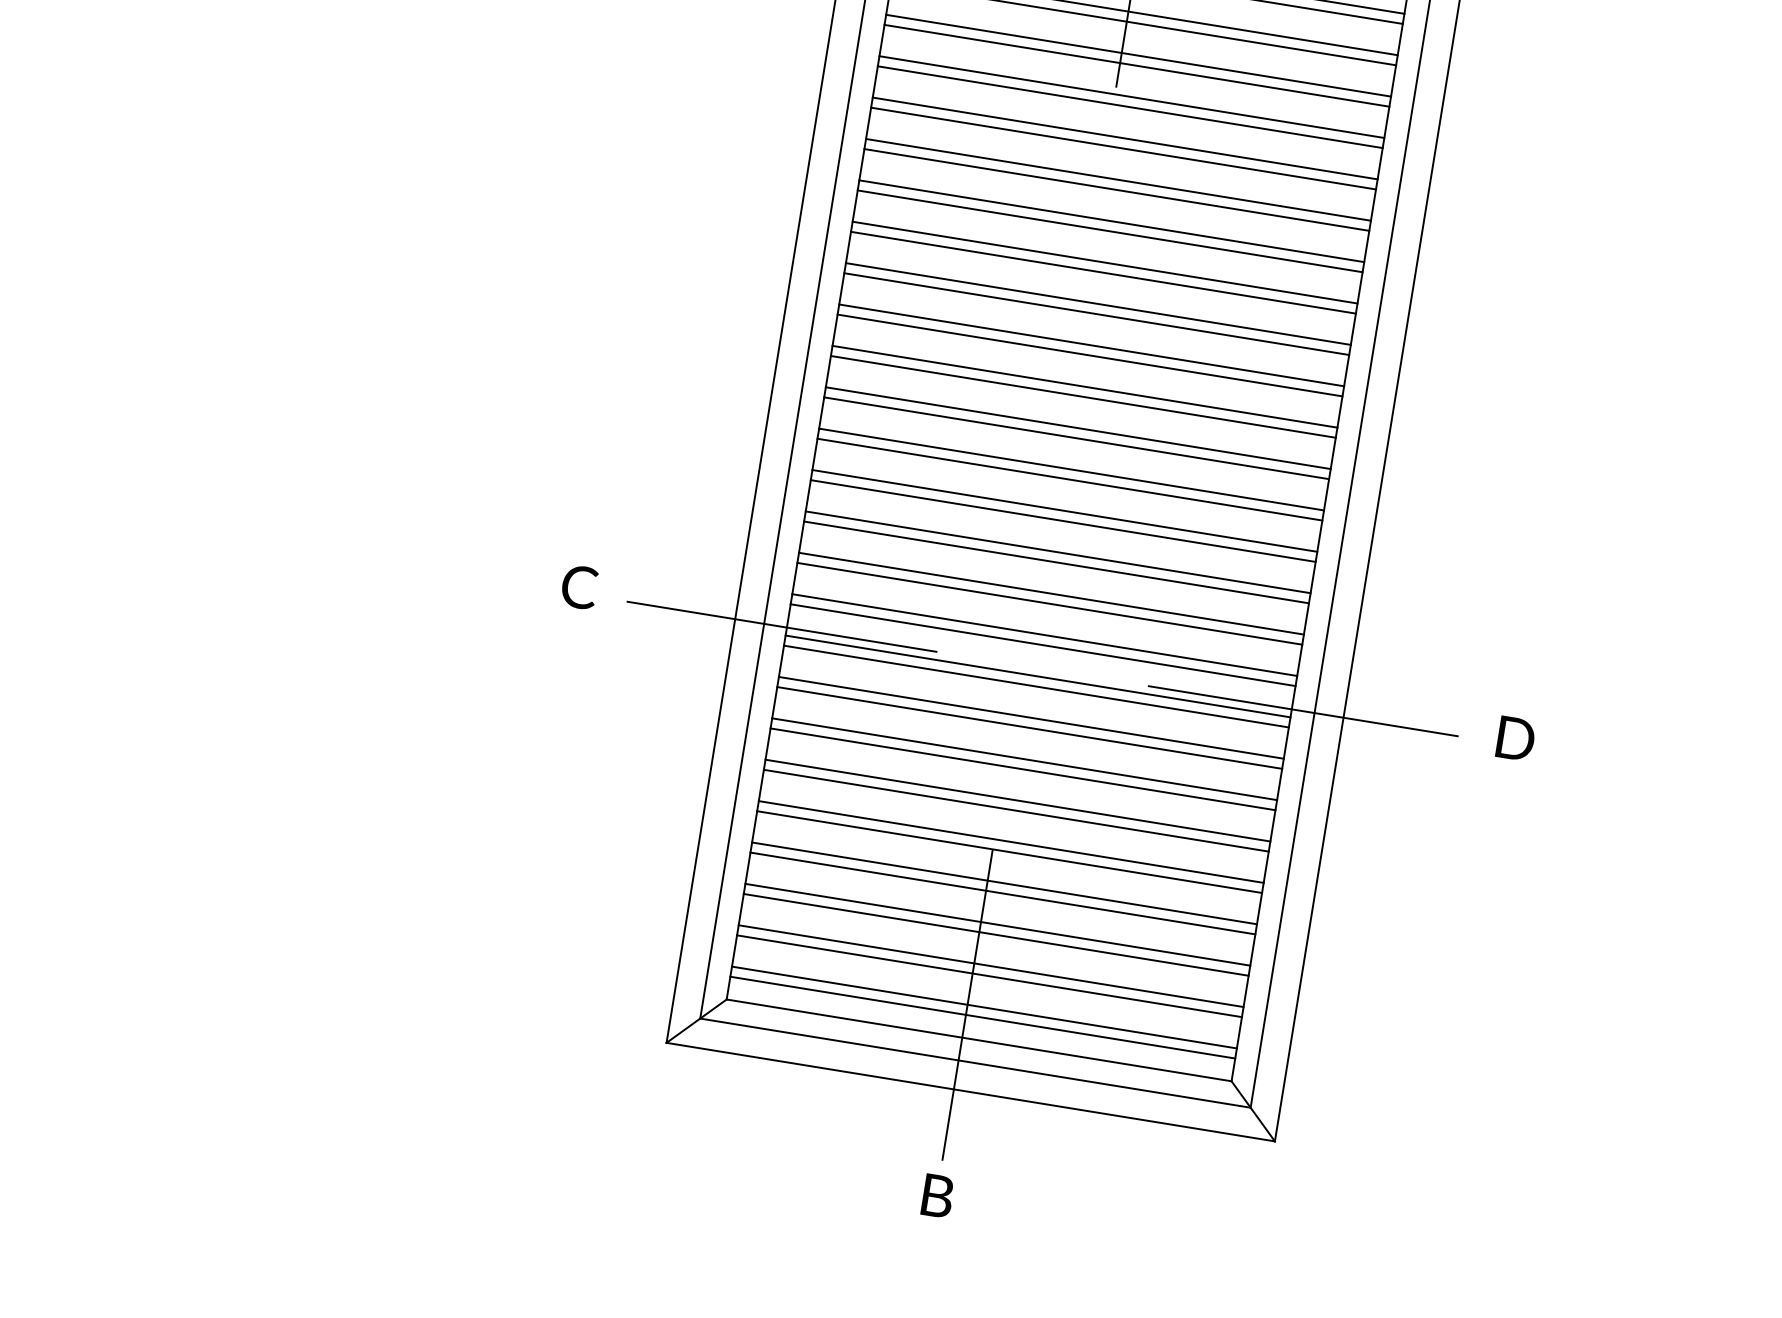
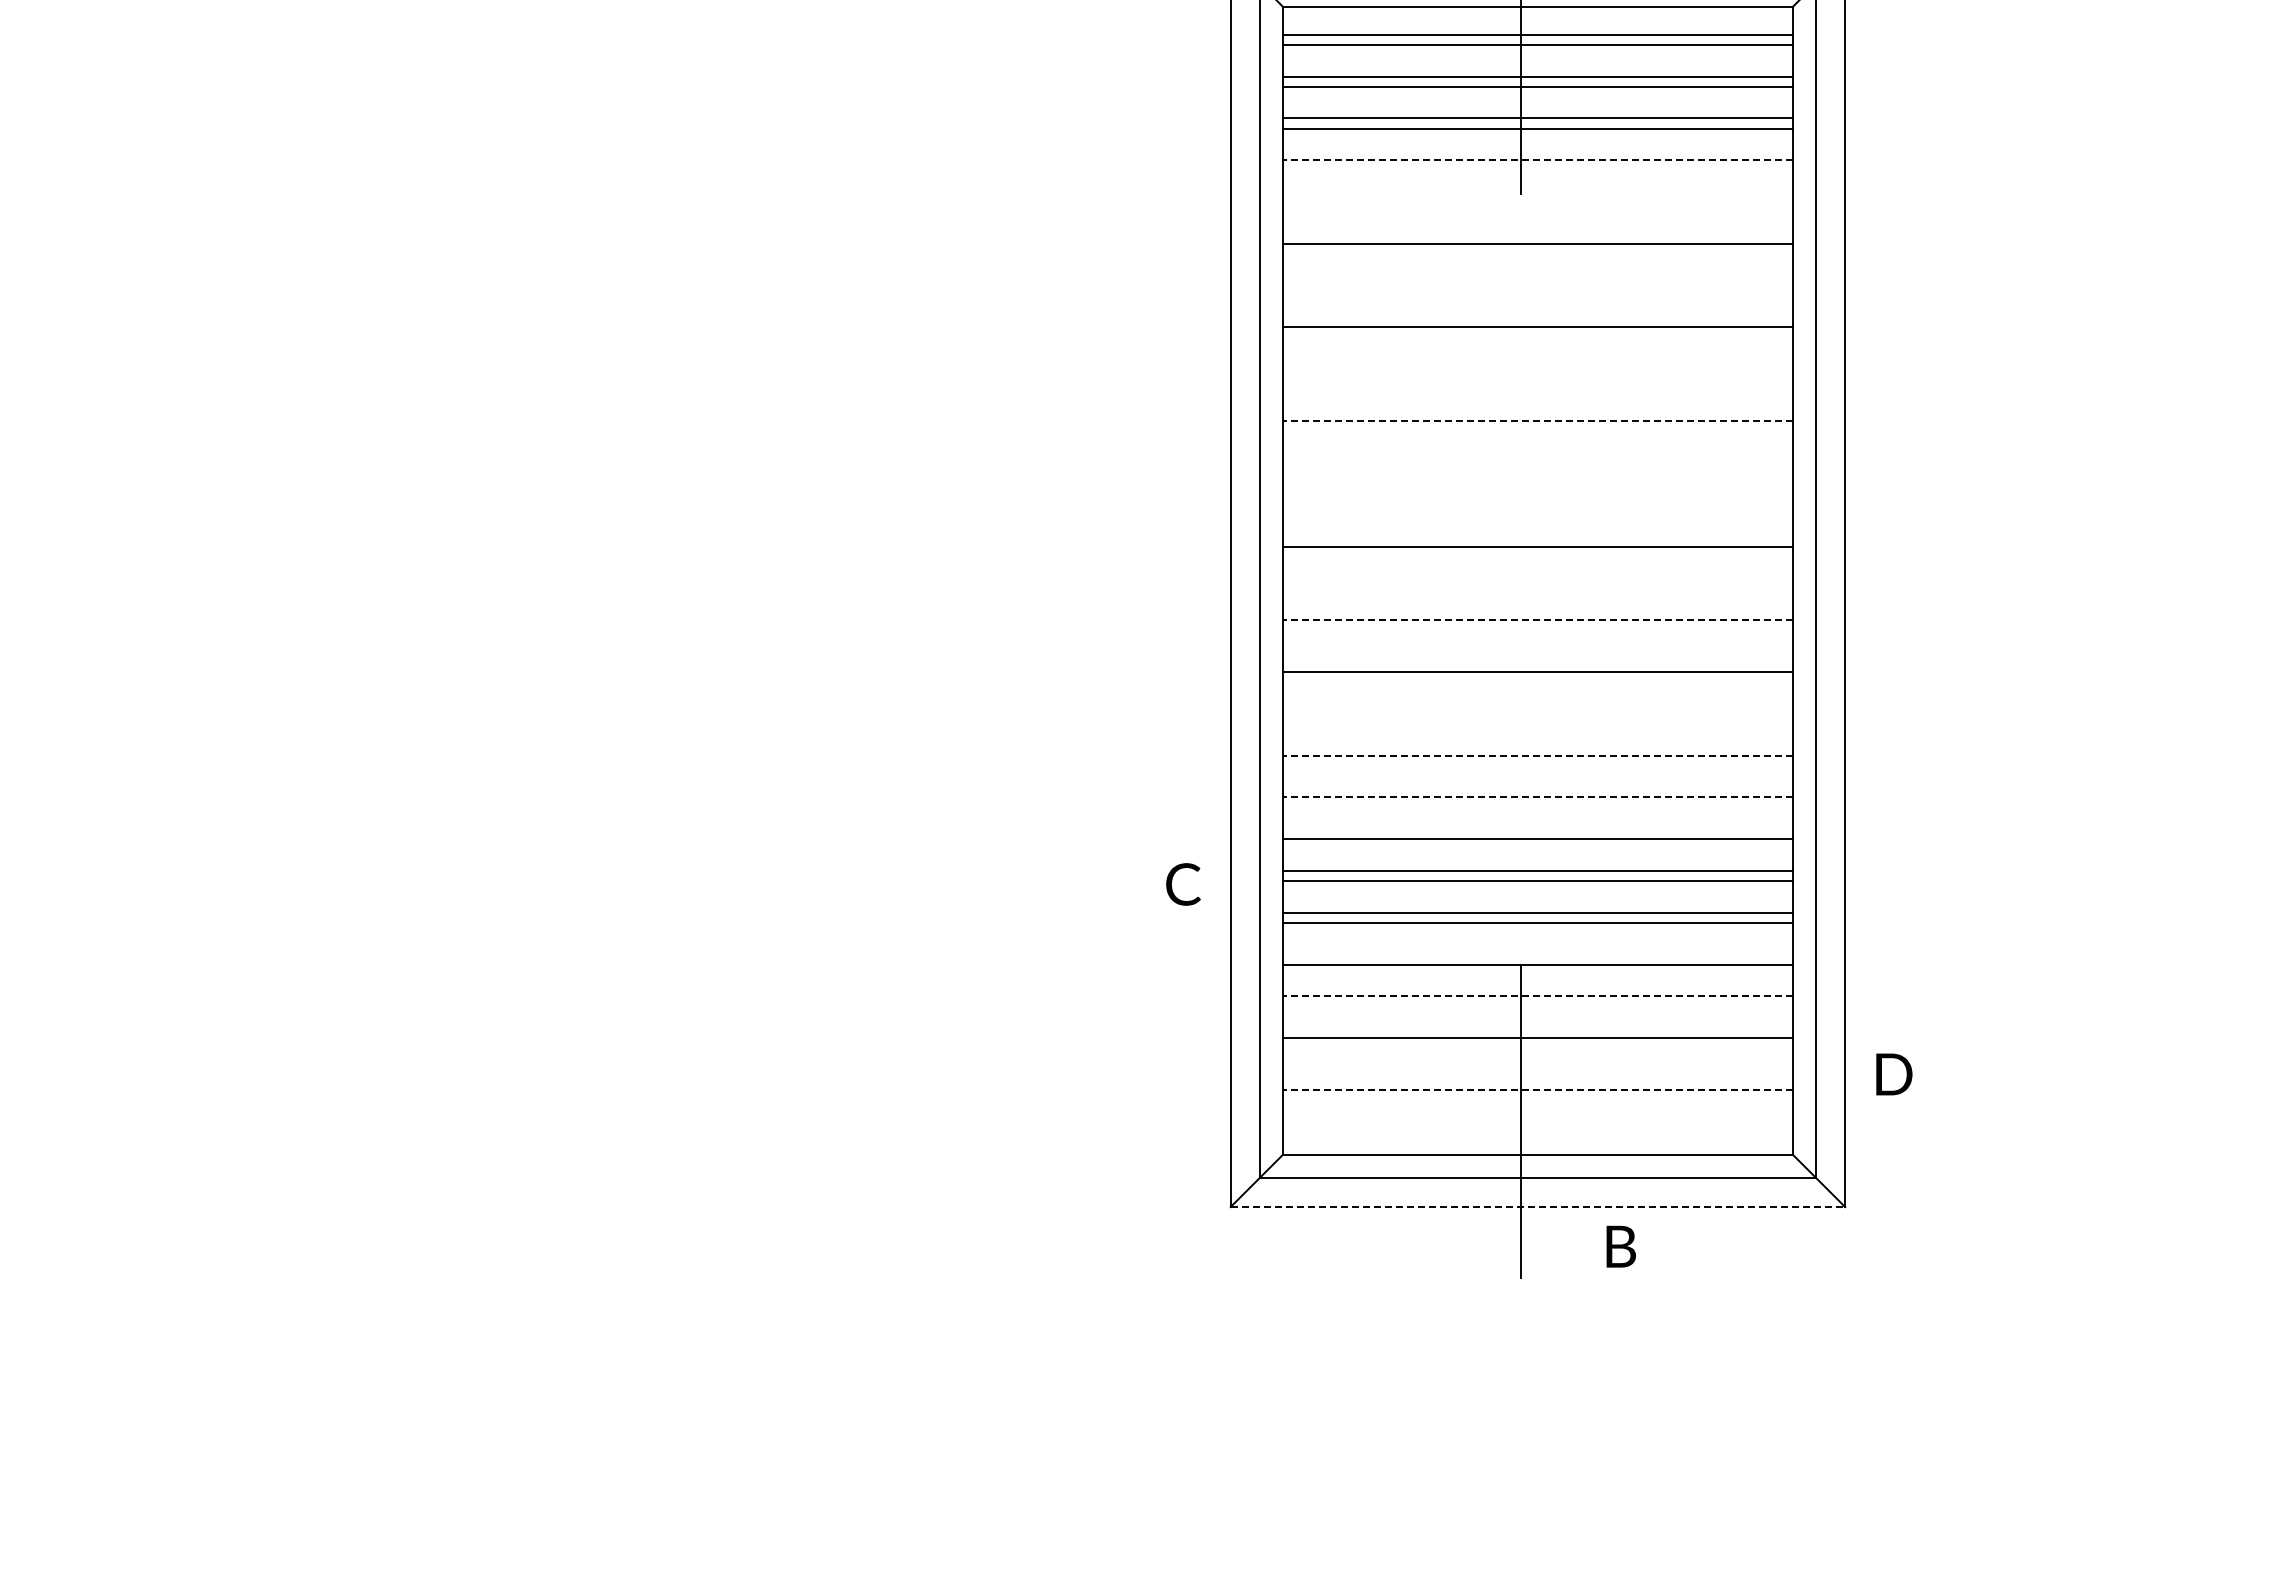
line: (1138, 55) -> (1537, 160), solid -> dashed
line: (1136, 65) -> (1537, 170), removed
line: (1131, 96) -> (1537, 201), removed
line: (1129, 107) -> (1537, 212), removed
line: (1123, 148) -> (1537, 253), removed
line: (1118, 179) -> (1537, 285), removed
line: (1116, 189) -> (1537, 295), removed
line: (1109, 231) -> (1537, 337), removed
line: (1104, 262) -> (1537, 369), removed
line: (1103, 272) -> (1537, 379), removed
line: (1098, 303) -> (1537, 410), removed
line: (1096, 314) -> (1537, 421), solid -> dashed
line: (1091, 345) -> (1537, 452), removed
line: (1089, 354) -> (1537, 462), removed
line: (1084, 386) -> (1537, 494), removed
line: (1082, 396) -> (1537, 504), removed
line: (1077, 428) -> (1537, 536), removed
line: (1071, 469) -> (1537, 578), removed
line: (1069, 479) -> (1537, 588), removed
line: (1064, 511) -> (1537, 620), solid -> dashed
line: (1062, 521) -> (1537, 630), removed
line: (1057, 551) -> (1537, 661), removed
text: (579, 587) -> (1183, 884), moved
line: (1051, 593) -> (1537, 703), removed
line: (1049, 603) -> (1537, 713), removed
line: (781, 627) -> (1277, 779), removed
line: (1044, 635) -> (1537, 745), removed
line: (1042, 645) -> (1537, 755), solid -> dashed
line: (1037, 676) -> (1537, 787), removed
line: (1035, 686) -> (1537, 797), solid -> dashed
line: (1303, 711) -> (1804, 779), removed
line: (1030, 718) -> (1537, 829), removed
text: (1516, 738) -> (1894, 1074), moved
line: (1010, 842) -> (1537, 954), removed
line: (1004, 883) -> (1537, 996), solid -> dashed
line: (1002, 893) -> (1537, 1006), removed
line: (995, 935) -> (1537, 1048), removed
line: (990, 965) -> (1537, 1079), removed
line: (989, 976) -> (1537, 1090), solid -> dashed
line: (984, 1007) -> (1537, 1121), removed
line: (982, 1017) -> (1537, 1131), removed
line: (971, 1092) -> (1538, 1207), solid -> dashed
text: (937, 1195) -> (1620, 1246), moved

